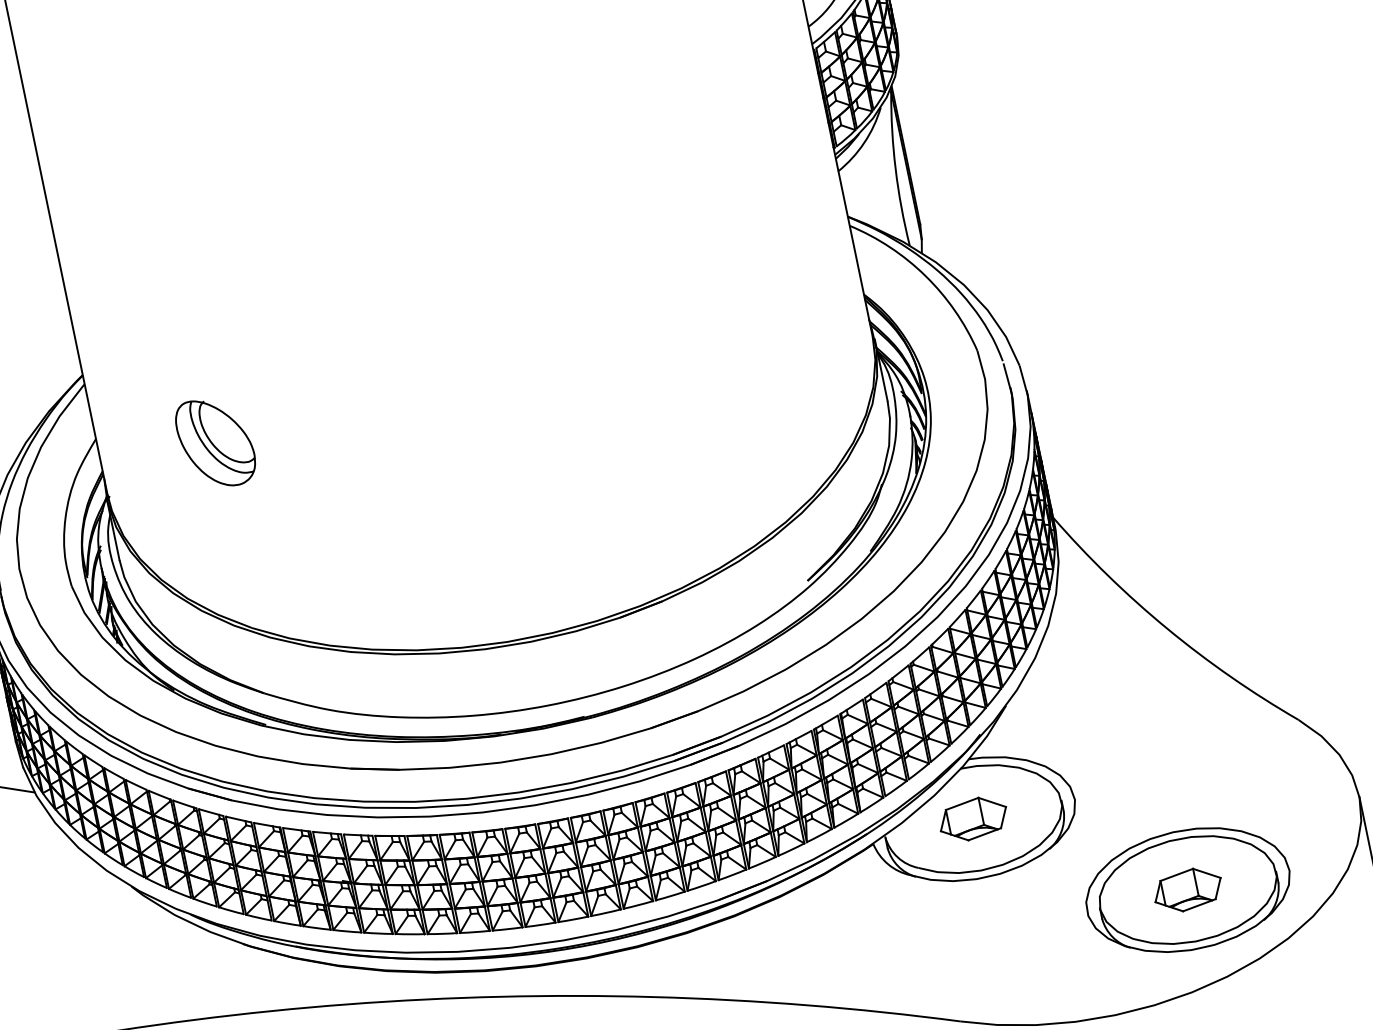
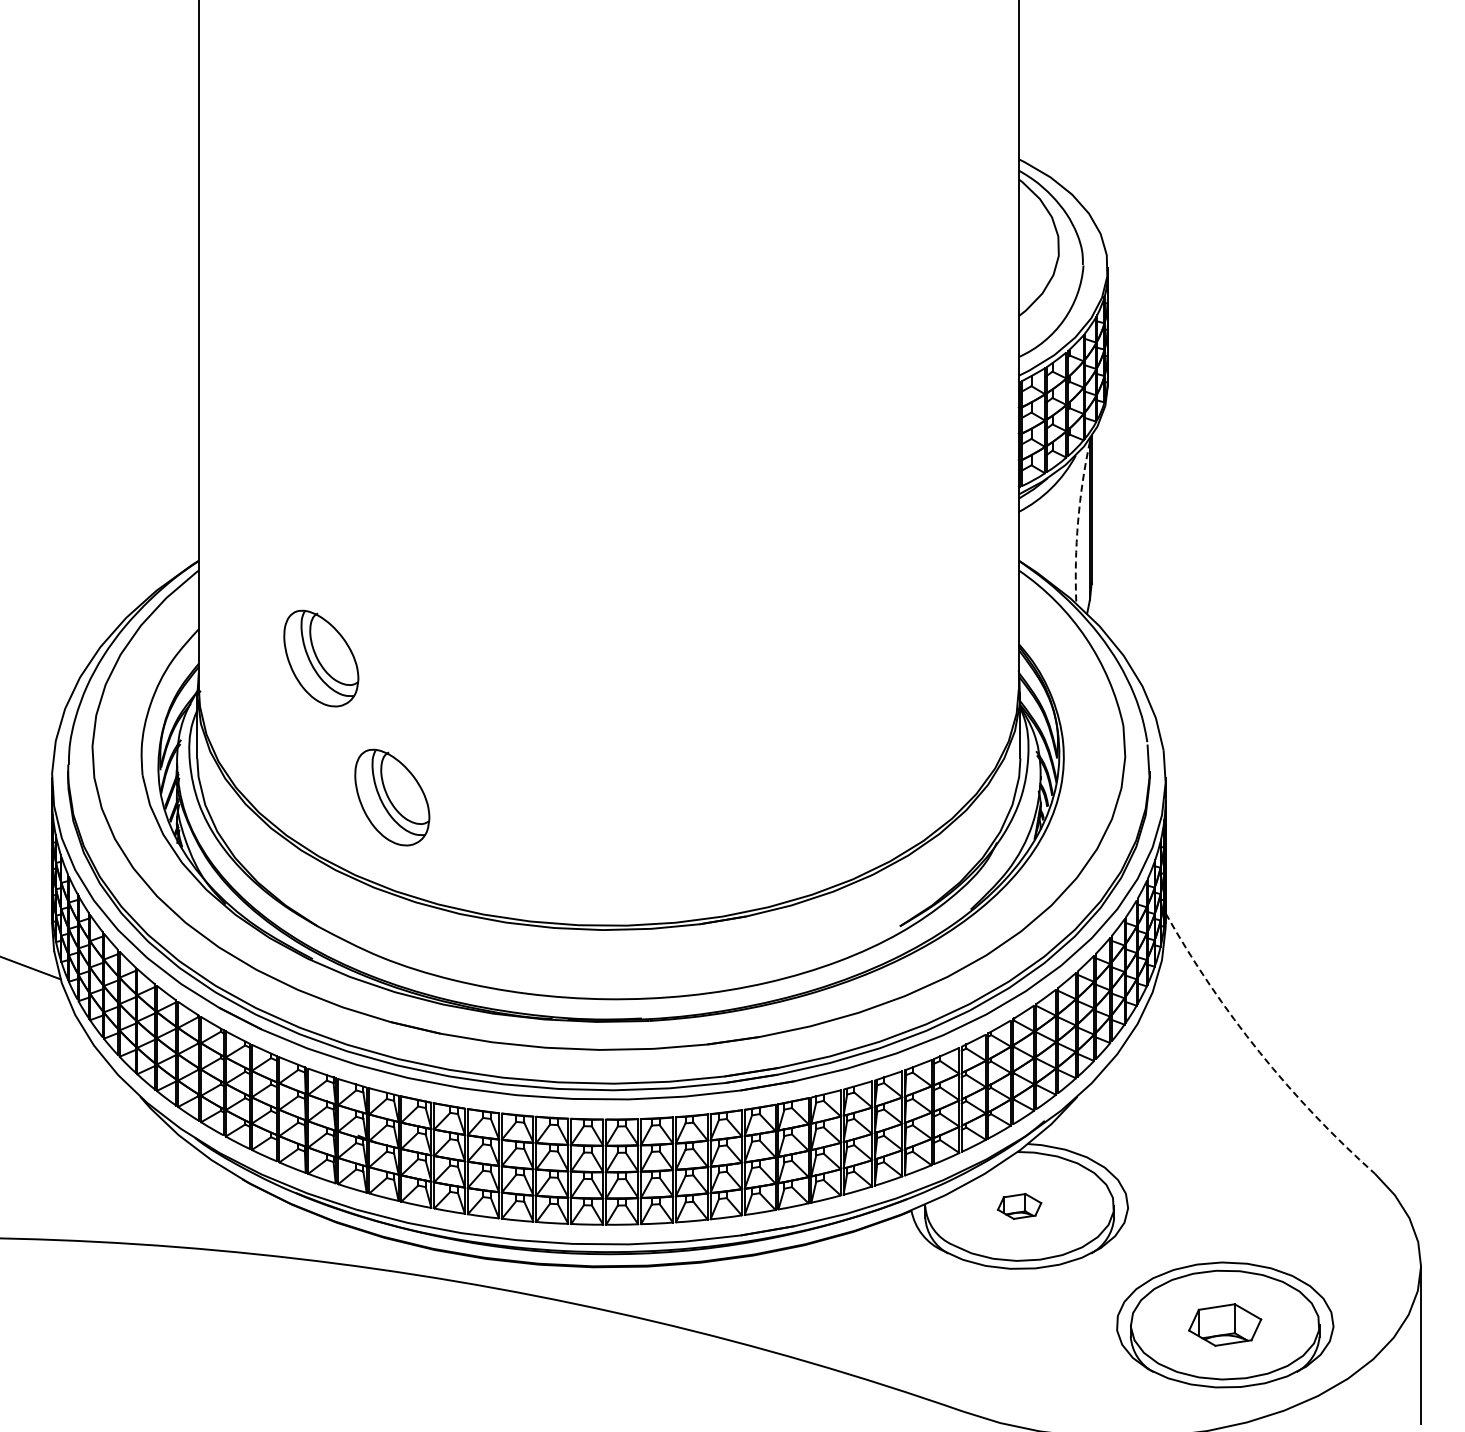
arc: (896, 169) -> (1078, 522), solid -> dashed
part: (309, 558) -> (392, 797), added
arc: (1167, 629) -> (1259, 1052), solid -> dashed
part: (973, 819) -> (1019, 1206), size x0.6

